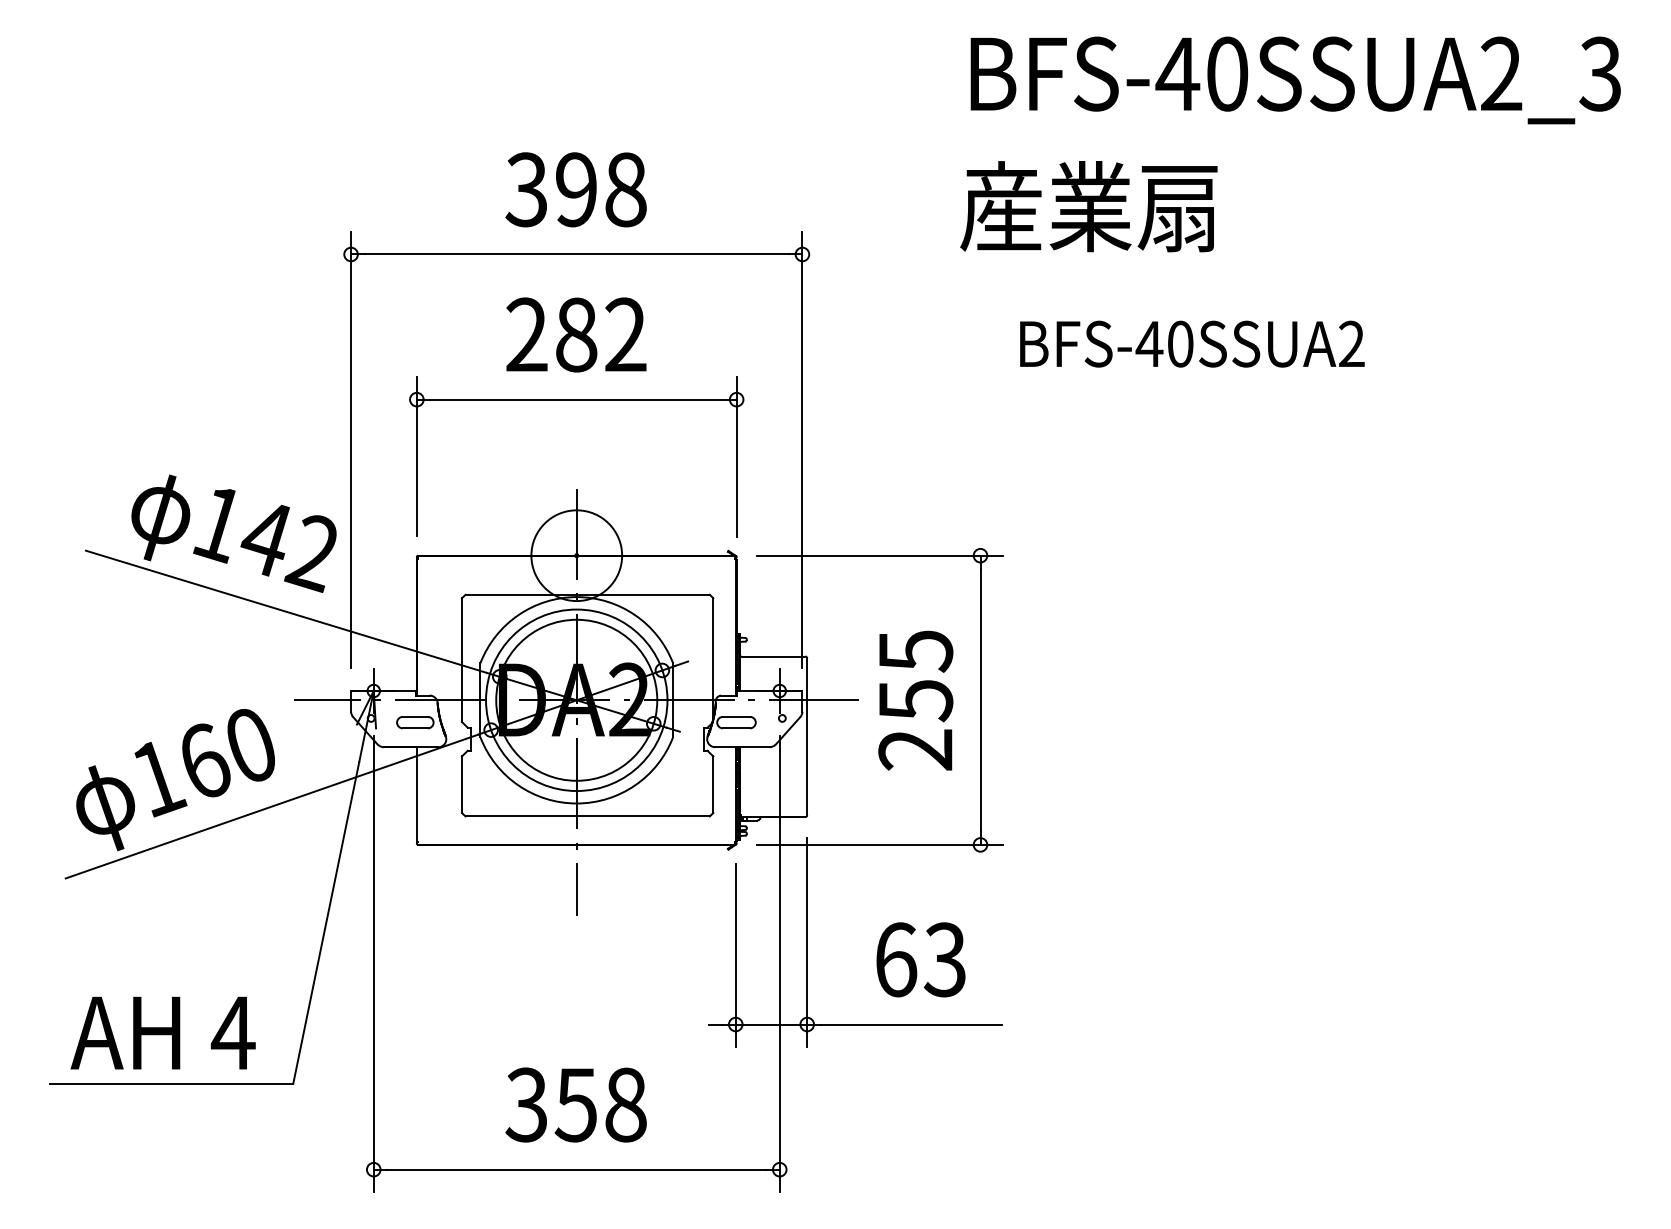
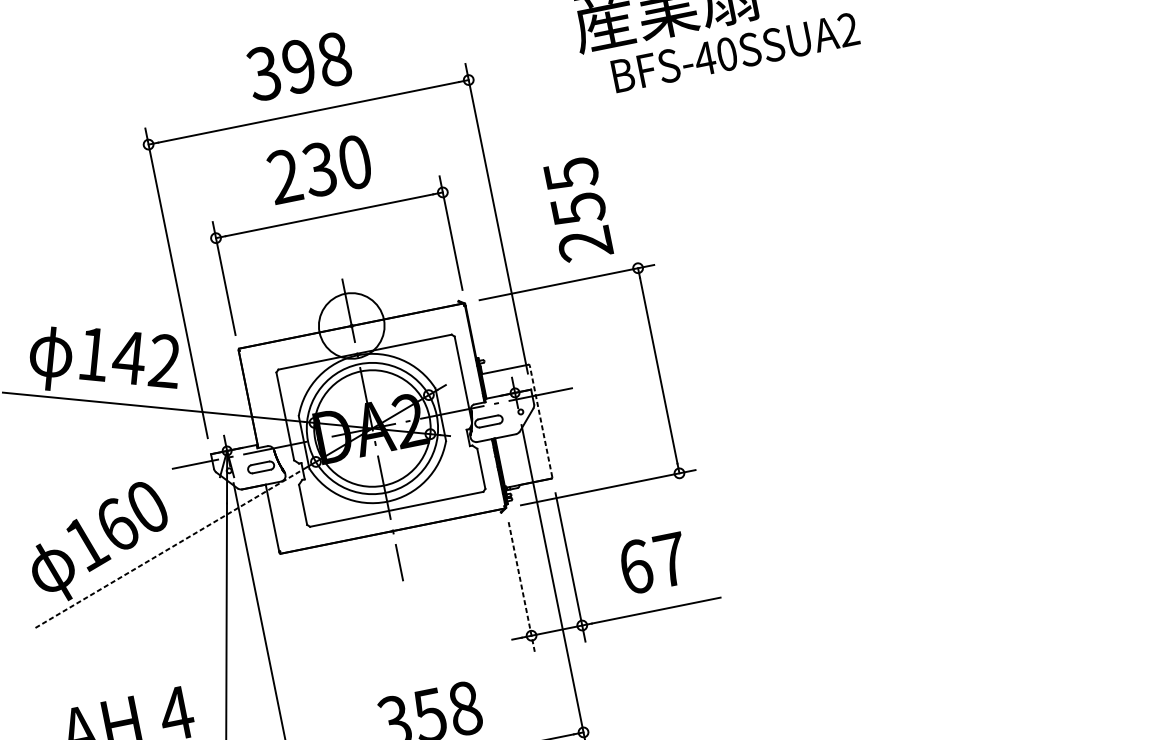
text: (600, 334) -> (336, 165), 282 -> 230
text: (1192, 343) -> (735, 52), moved
text: (915, 700) -> (578, 209), moved
line: (807, 736) -> (541, 421), solid -> dashed
line: (272, 806) -> (171, 547), solid -> dashed
line: (735, 956) -> (521, 587), solid -> dashed
text: (944, 959) -> (670, 559), 63 -> 67

